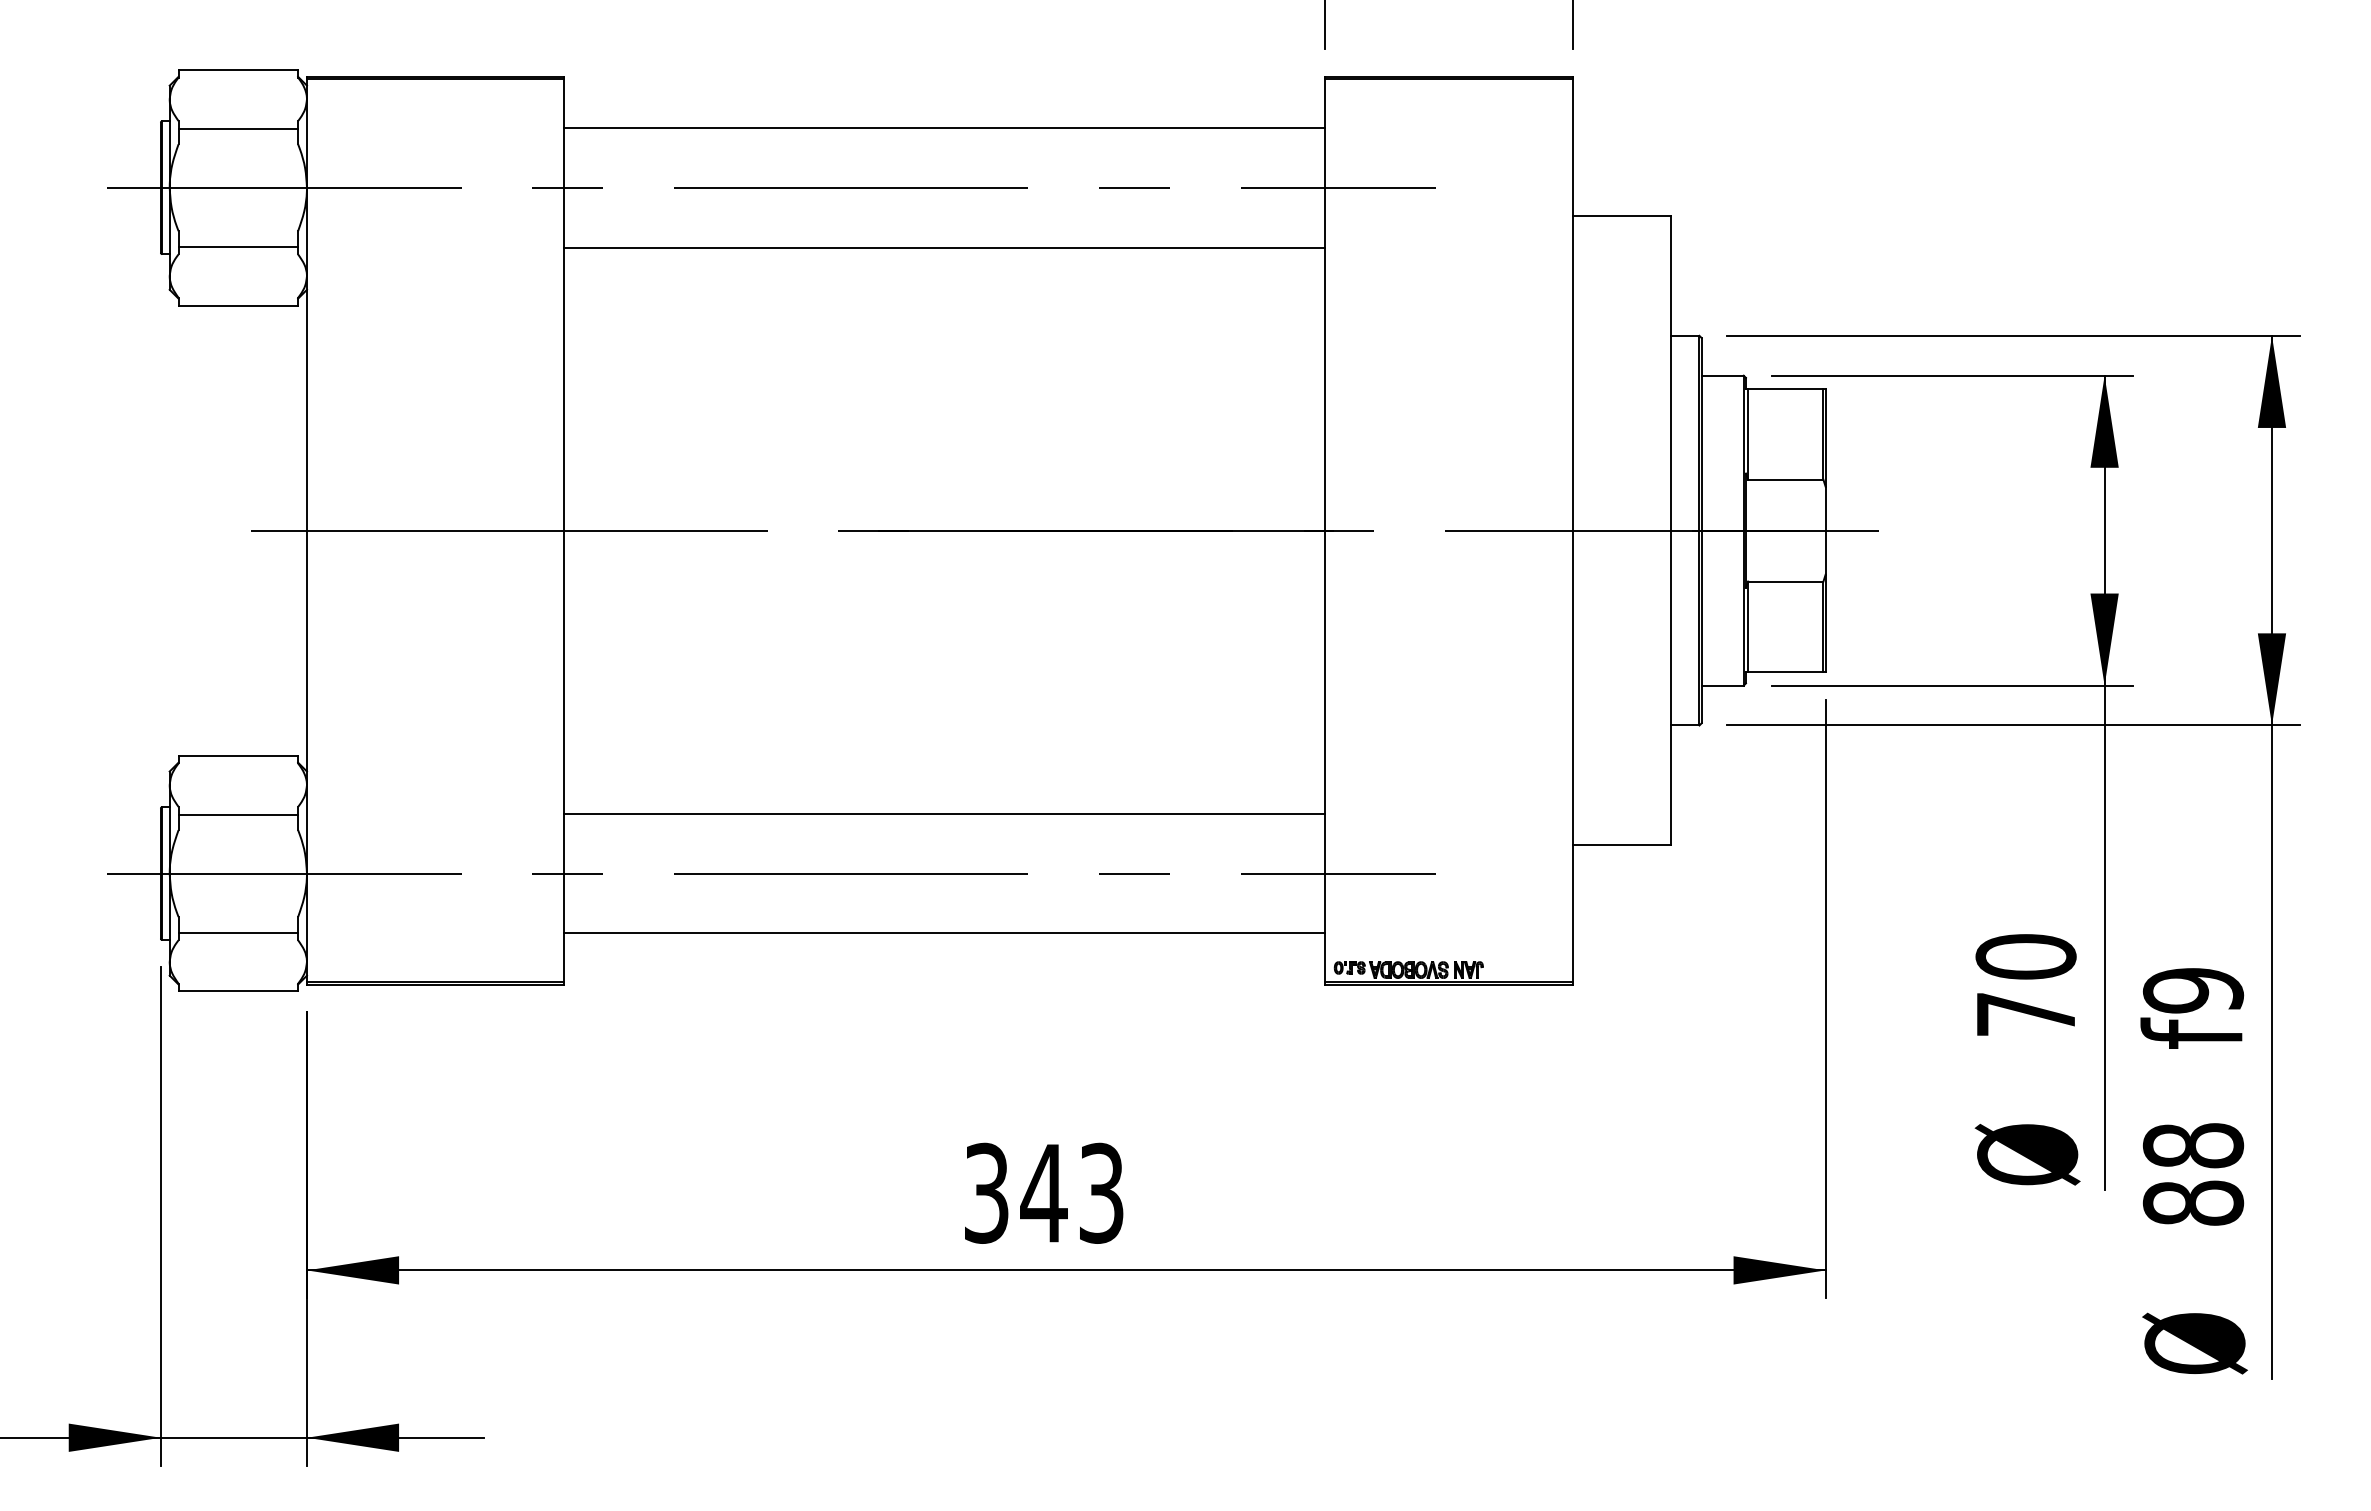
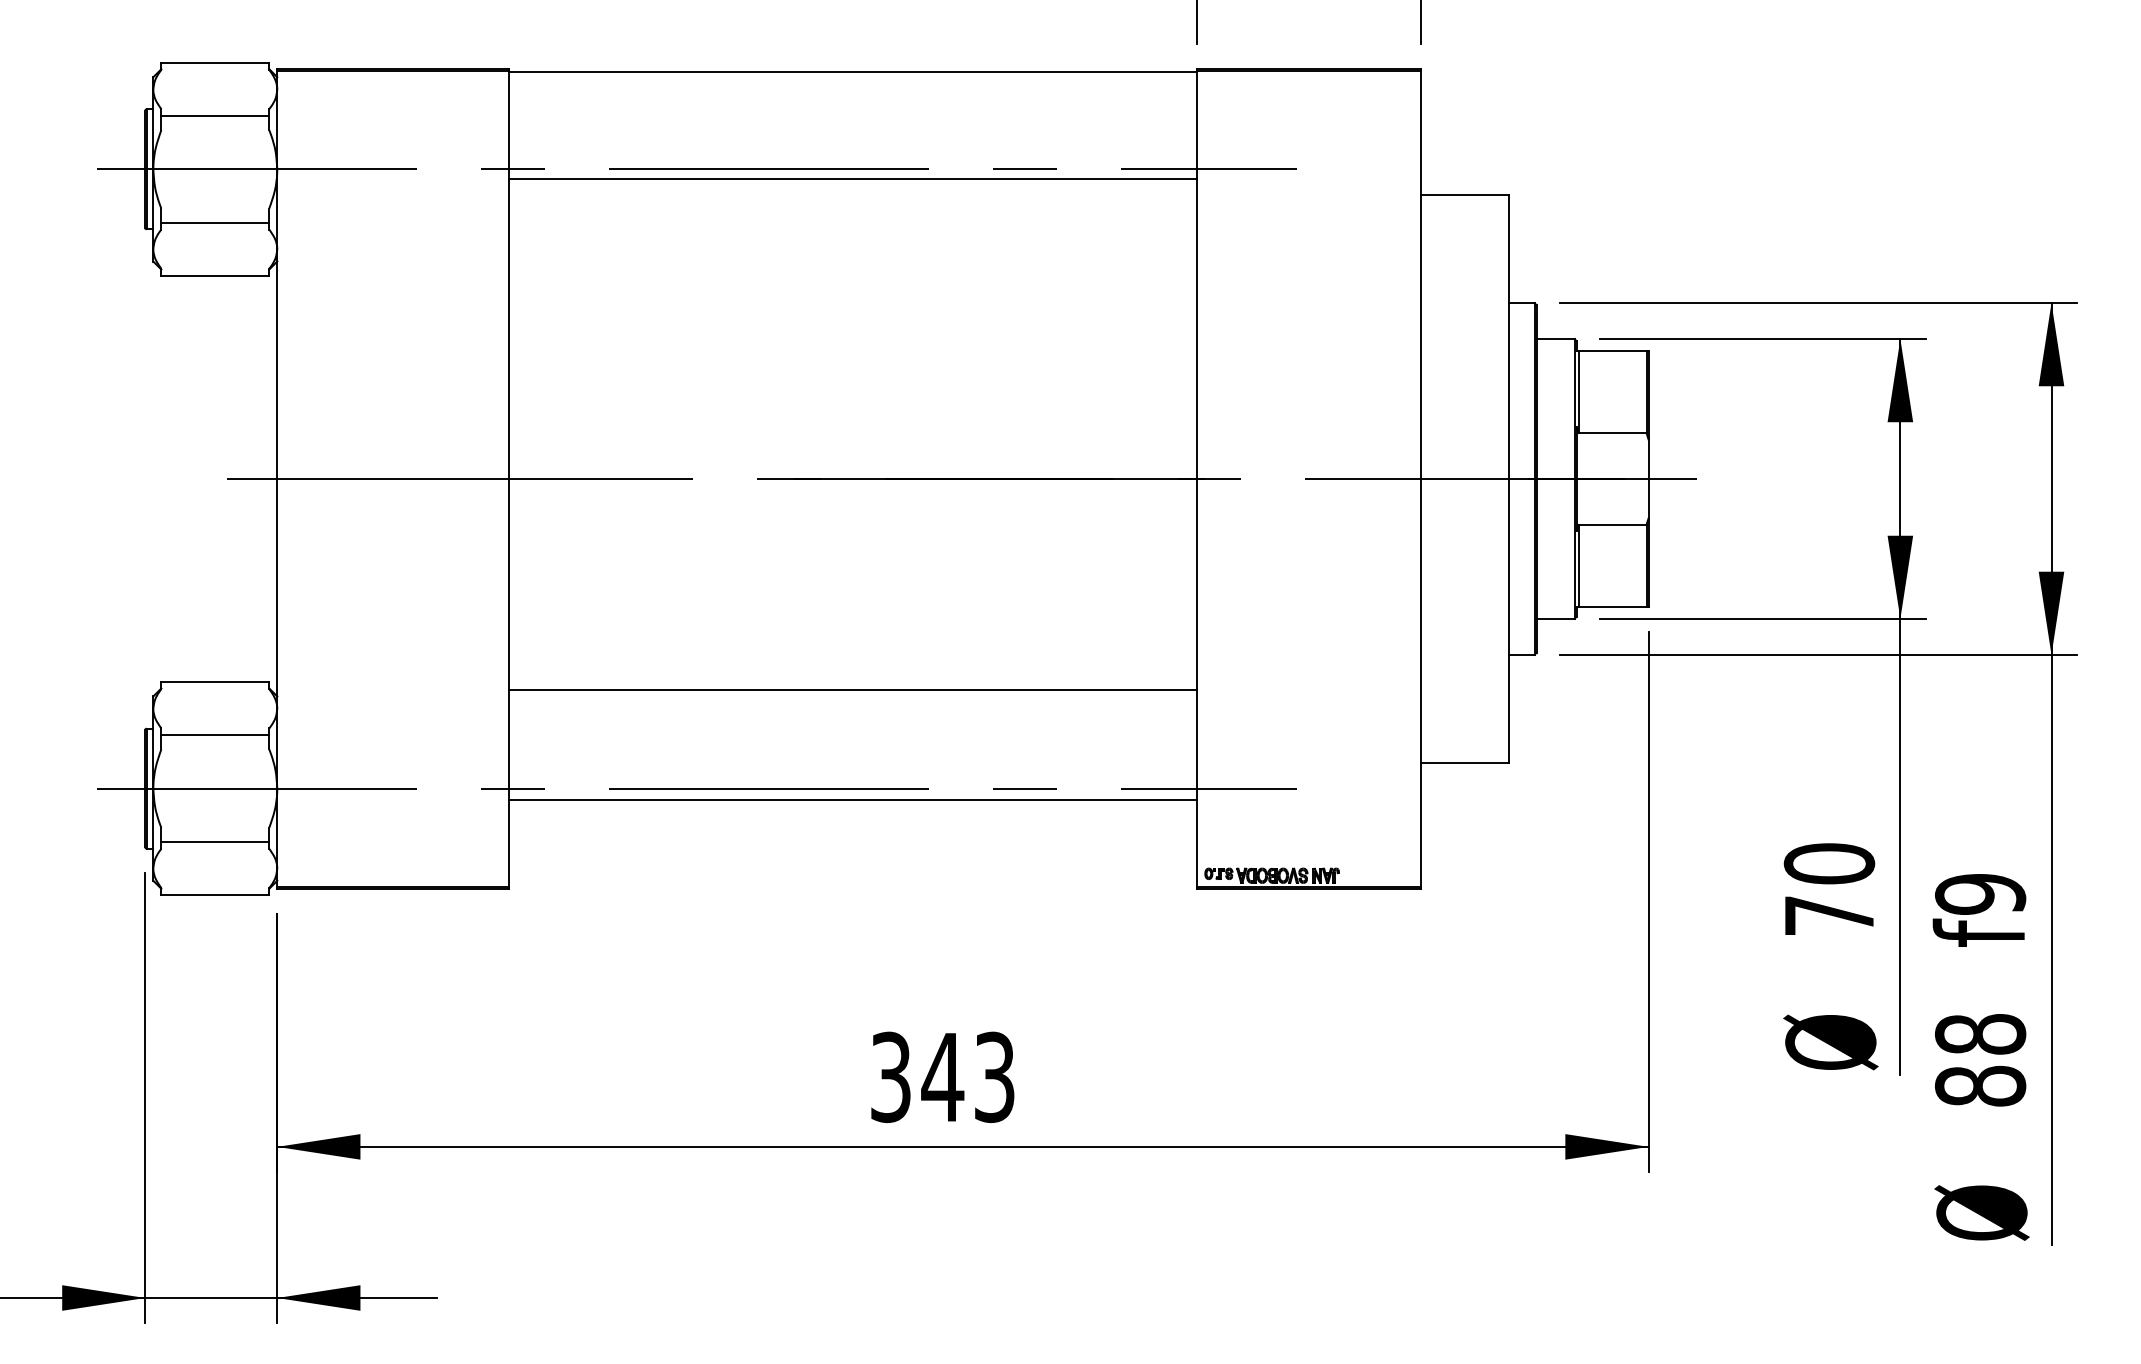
line: (944, 127) -> (852, 71), moved
line: (944, 247) -> (852, 179), moved
line: (944, 813) -> (852, 689), moved
line: (944, 933) -> (852, 800), moved

